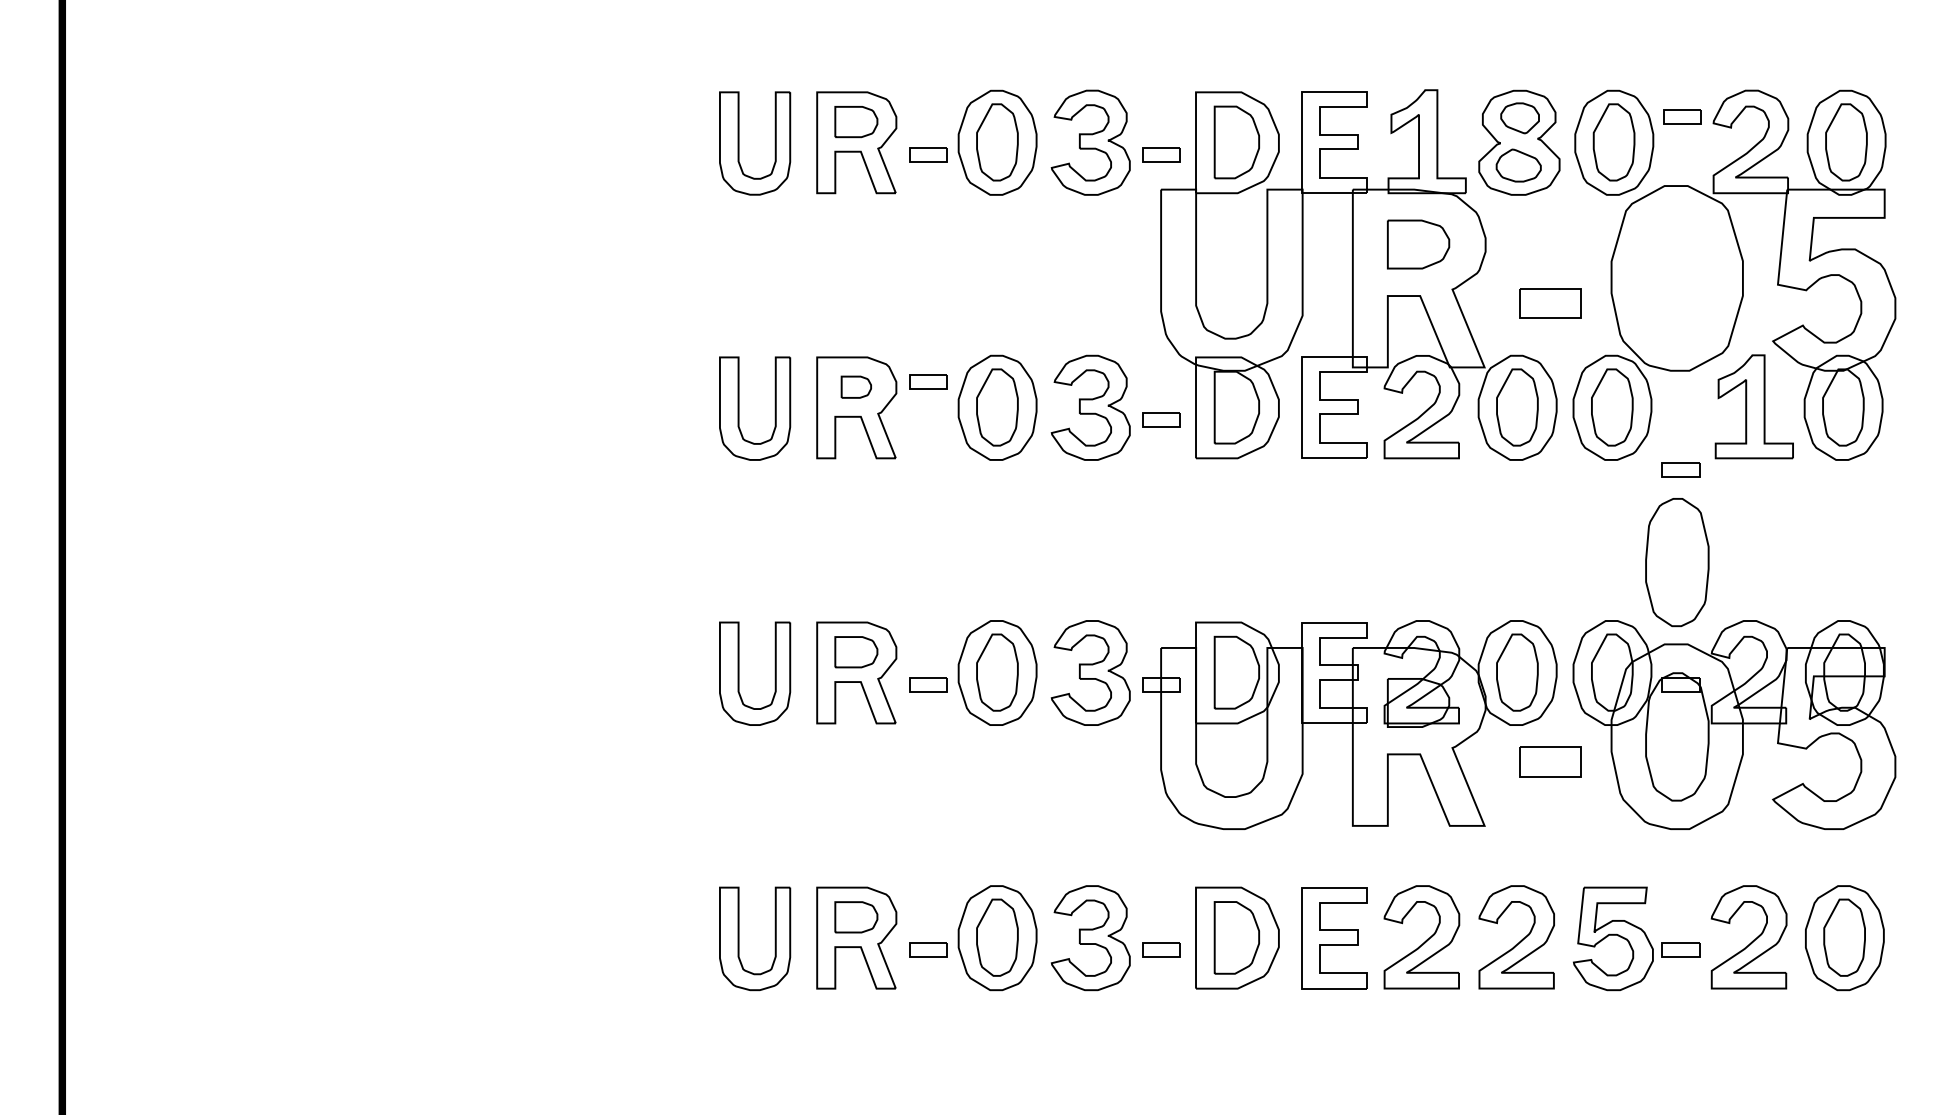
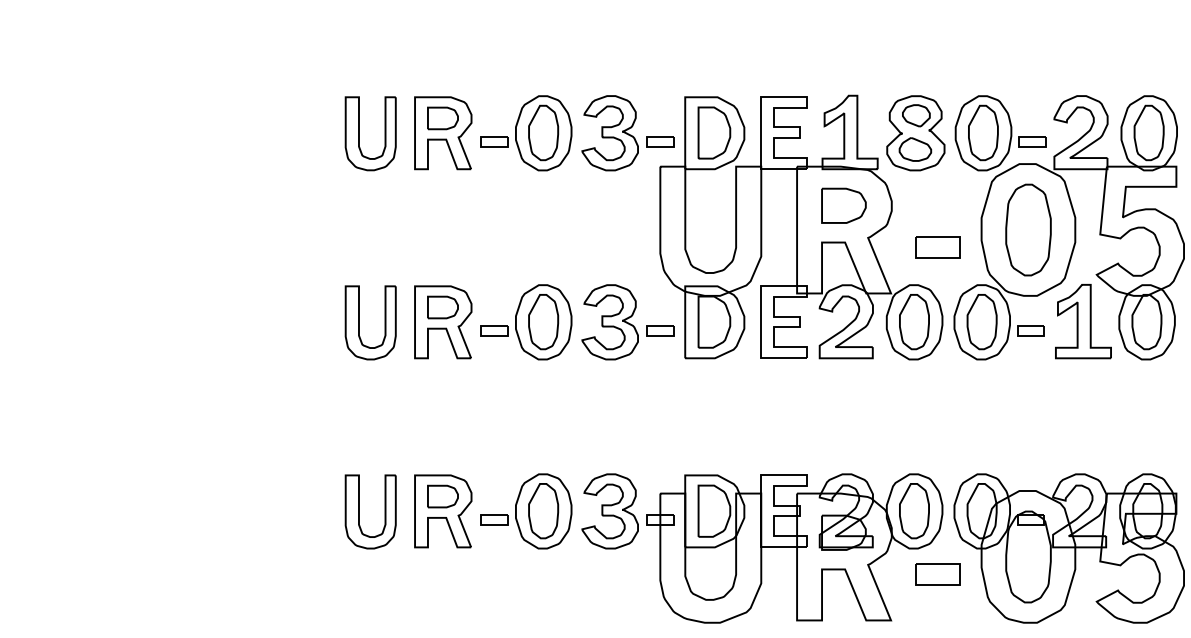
part: (1682, 116) -> (1032, 141), moved
part: (928, 381) -> (494, 330), moved
part: (856, 387) -> (443, 307), size x1.43
part: (1680, 469) -> (1030, 330), moved
part: (1677, 562) -> (1028, 230), moved

